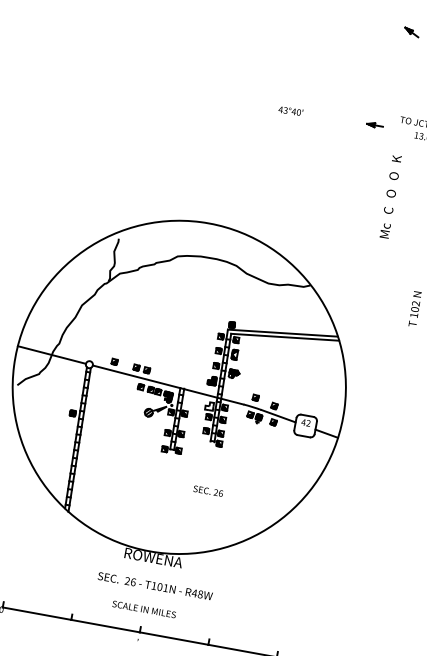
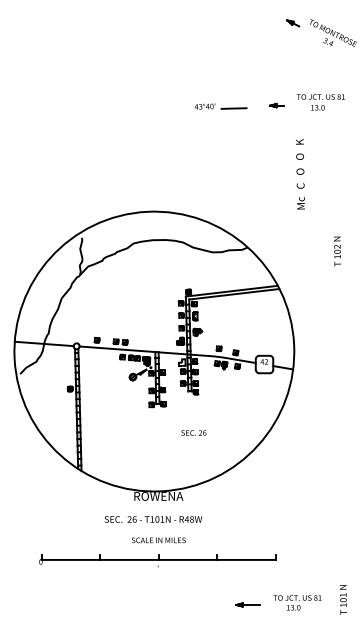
line: (323, 119) -> (233, 108), added
text: (390, 196) -> (300, 174), moved
text: (155, 586) -> (153, 519), moved

